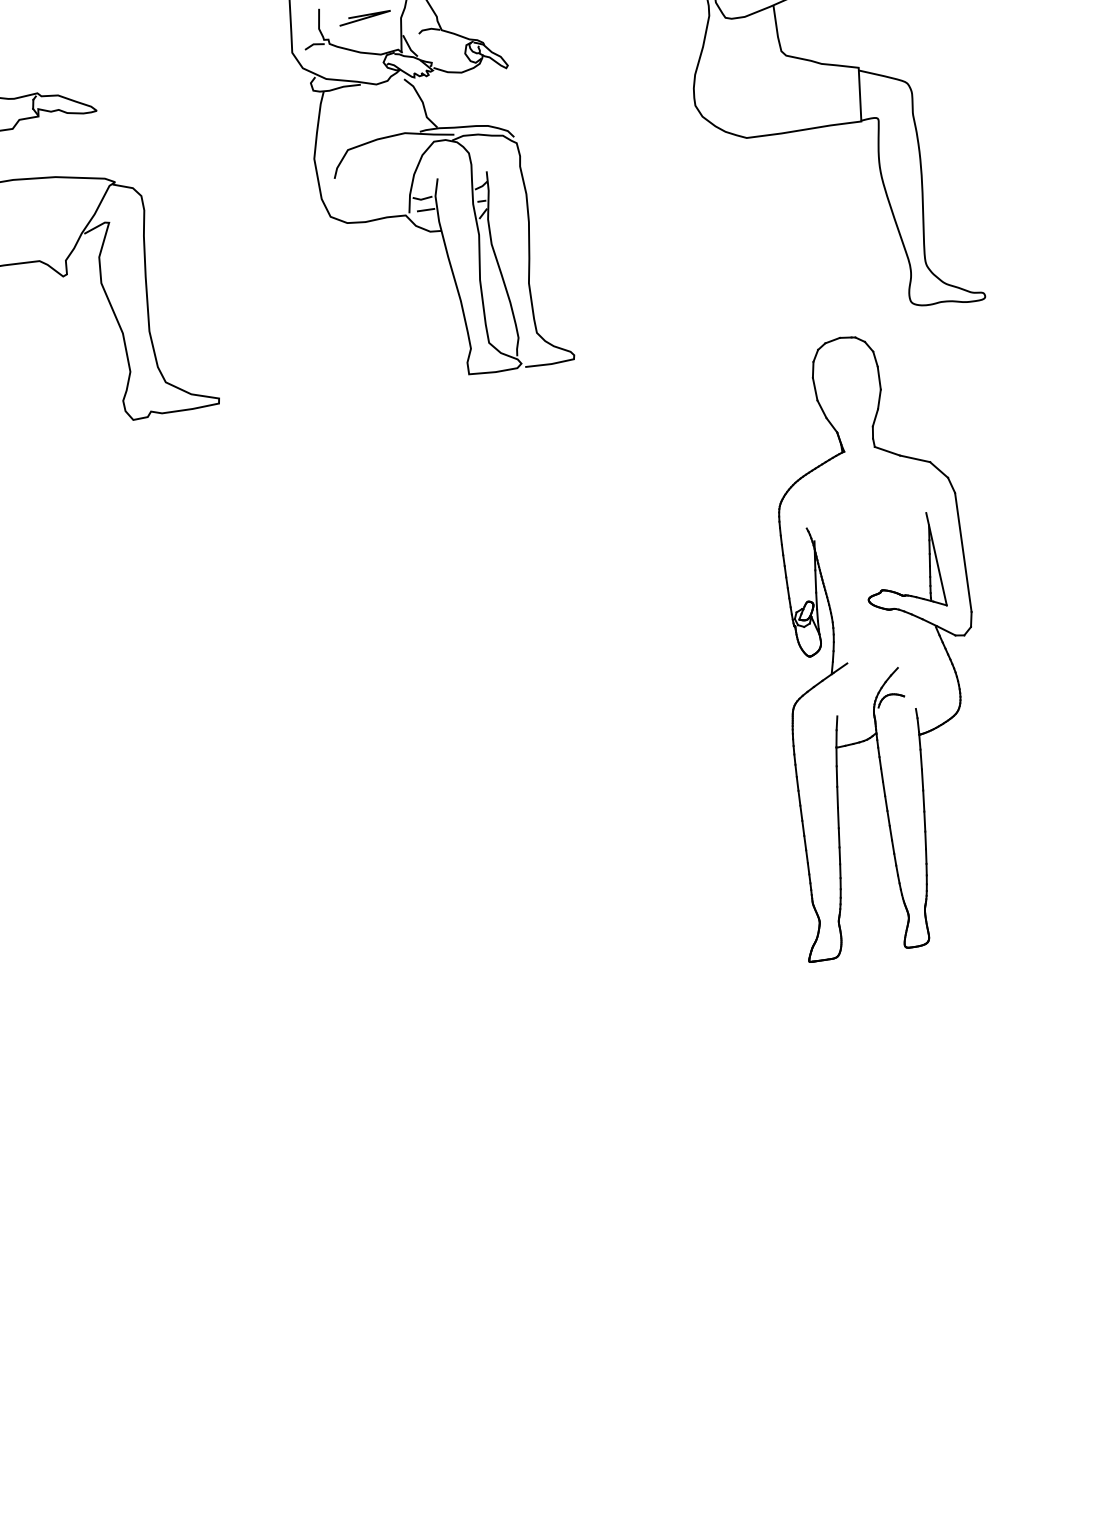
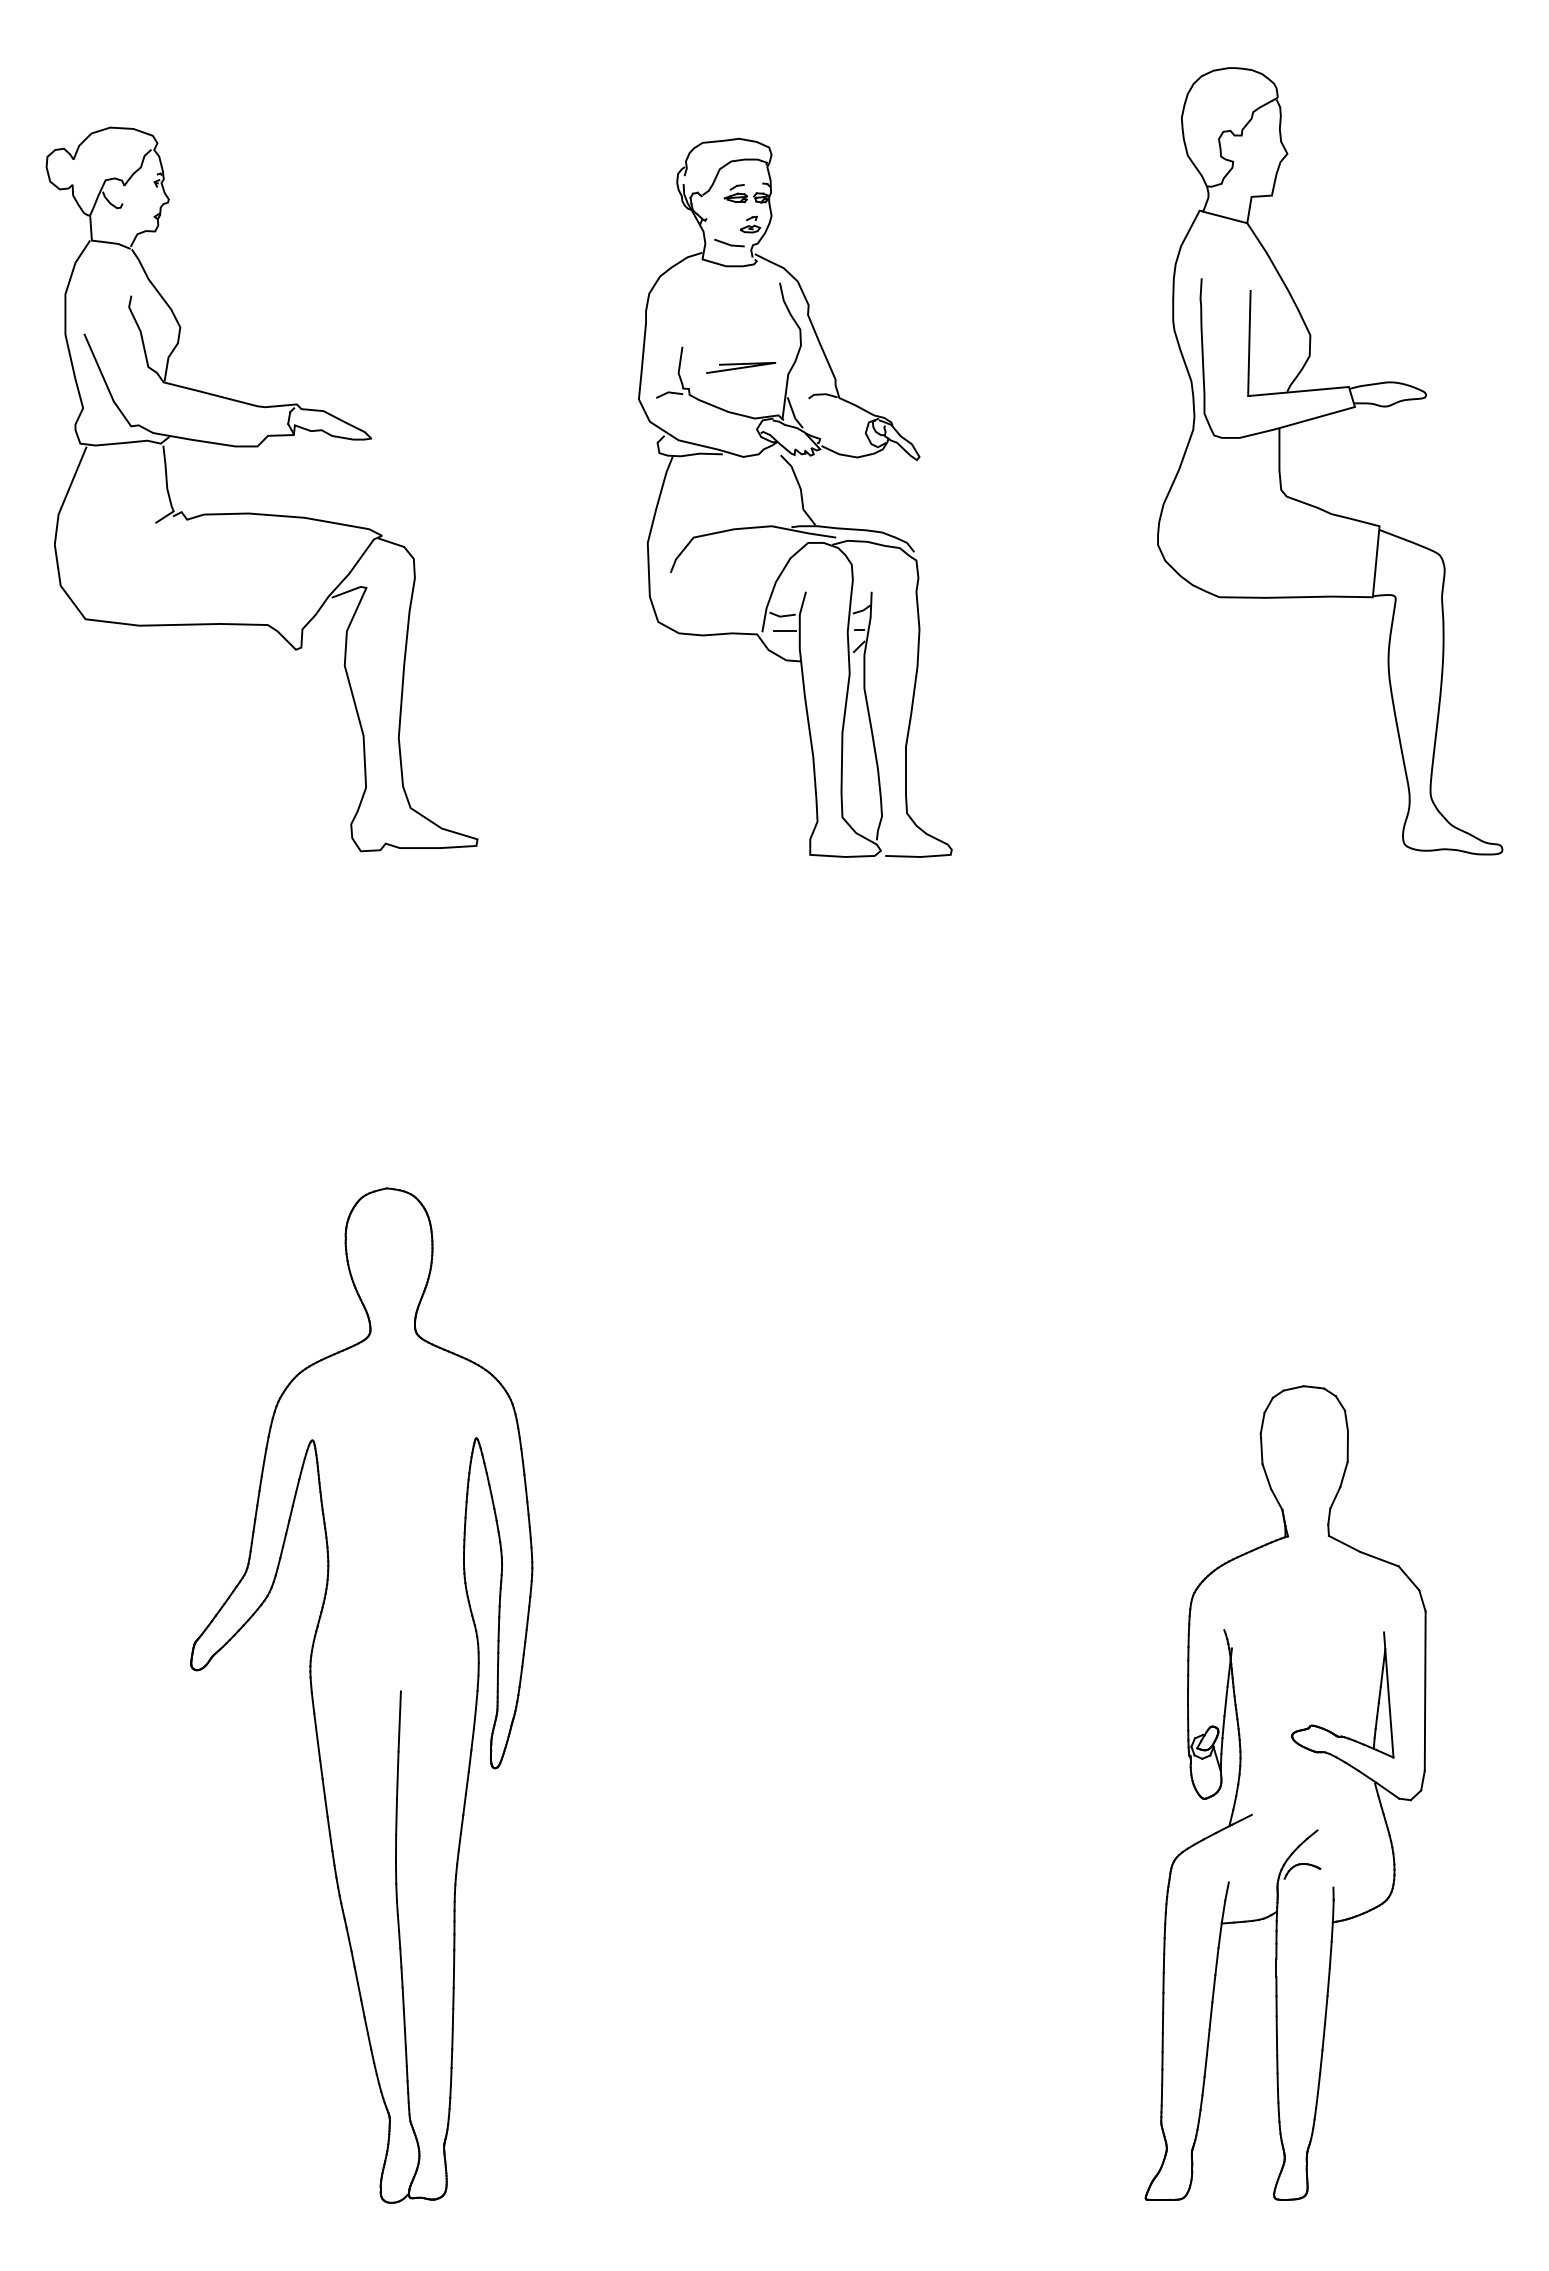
part: (869, 643) -> (1285, 1792), moved
part: (224, 1050) -> (361, 1695), added

